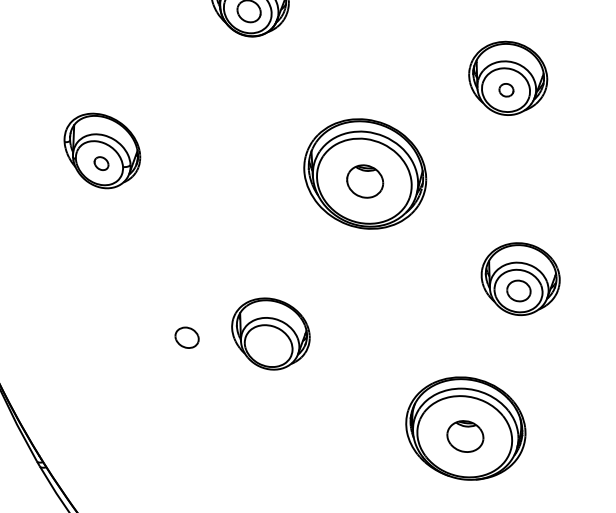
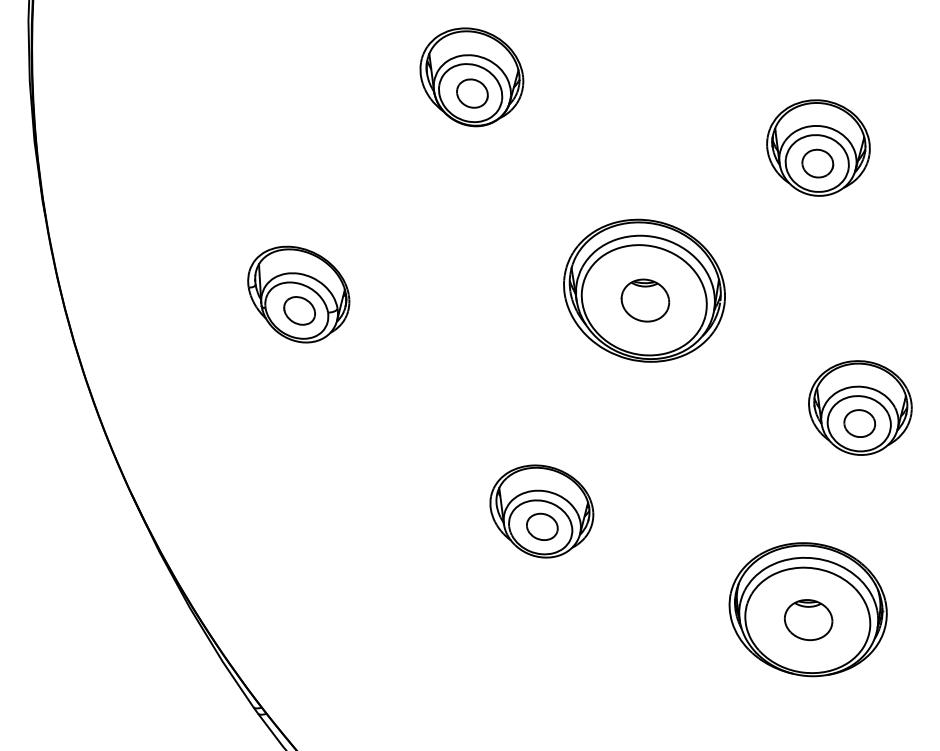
part: (506, 90) -> (817, 163), size x1.67
part: (101, 163) -> (299, 310), size x1.67
part: (187, 337) -> (542, 526), moved

